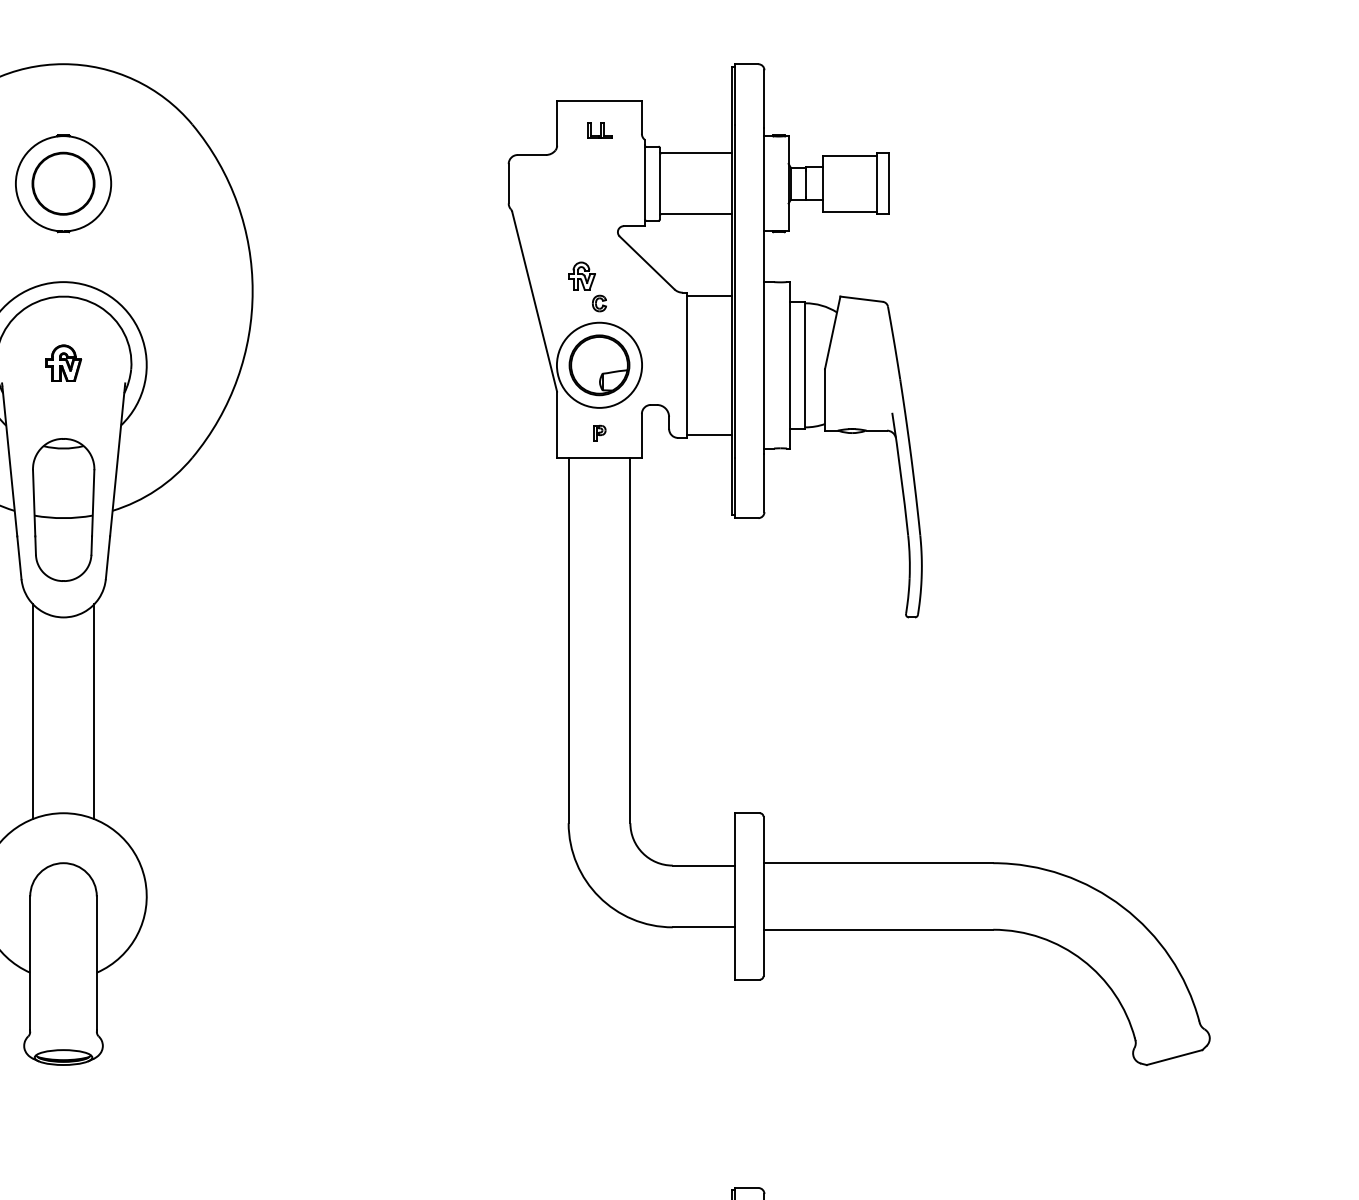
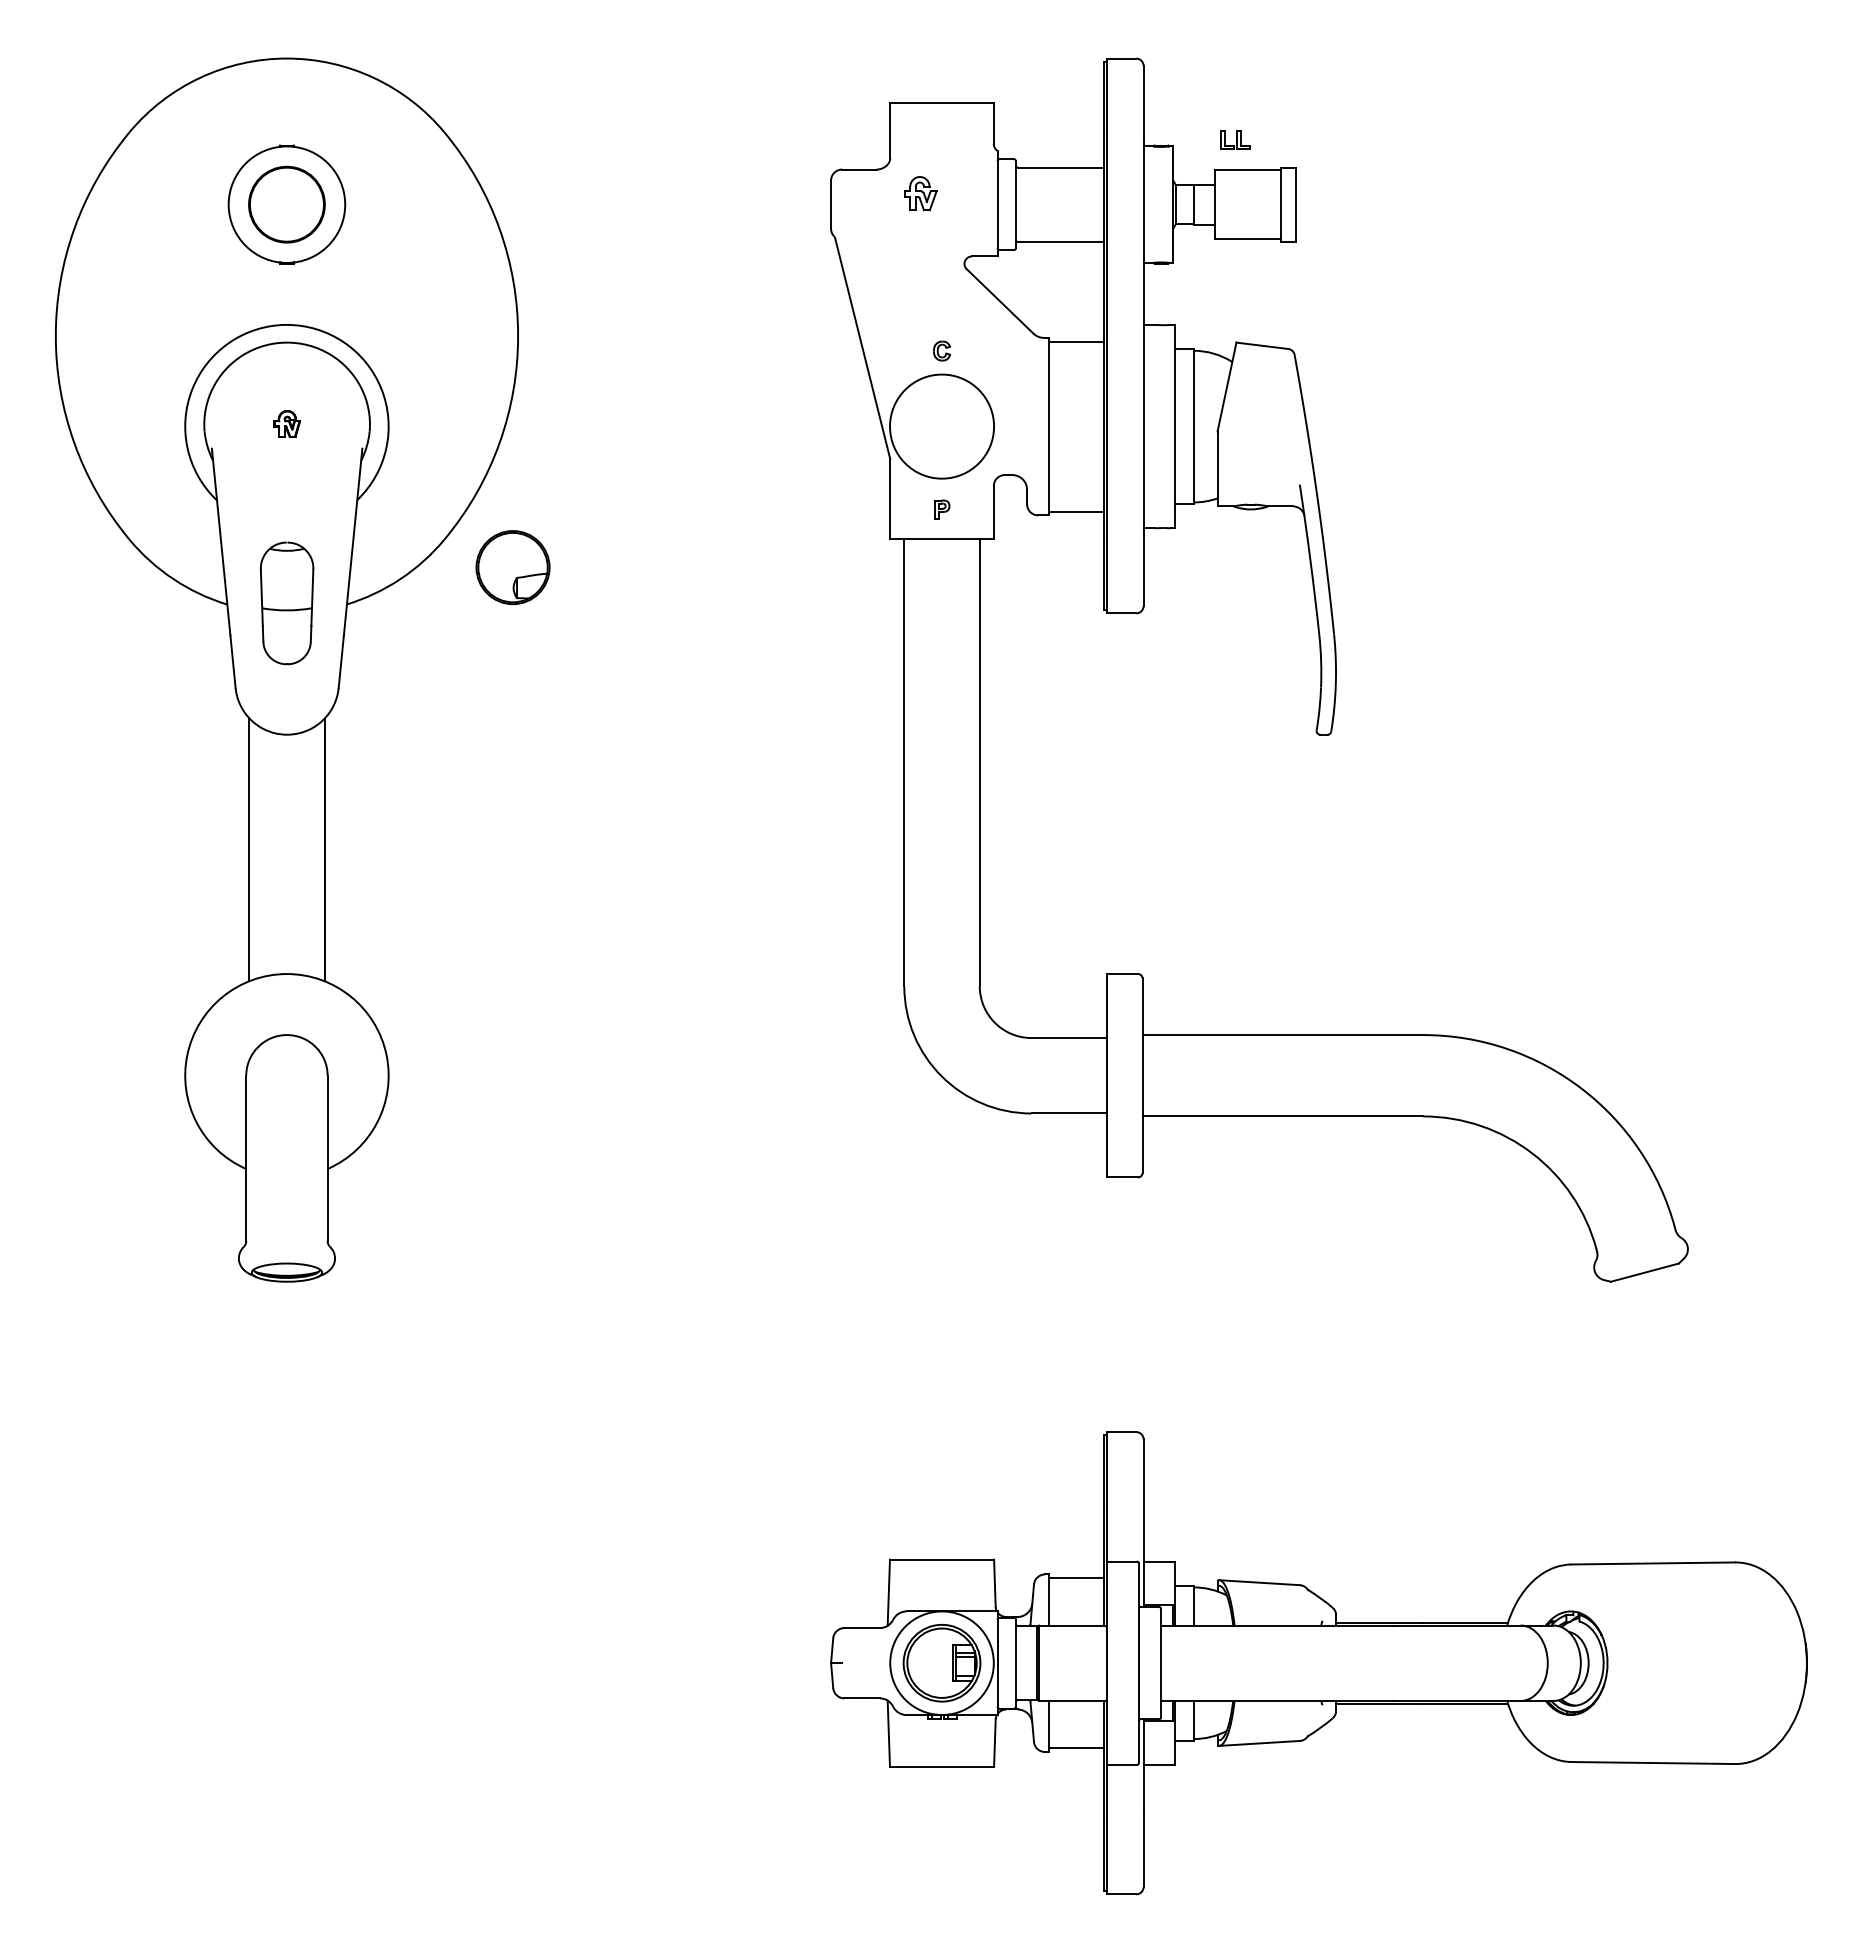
part: (599, 130) -> (1235, 139), moved
part: (581, 276) -> (920, 193), moved
part: (63, 362) -> (287, 423), size x0.6
part: (599, 365) -> (512, 567), moved
part: (63, 510) -> (286, 603), size x0.7

